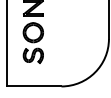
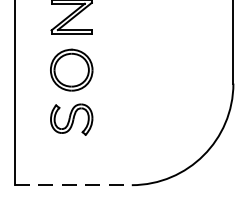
line: (34, 86) -> (74, 185), solid -> dashed

